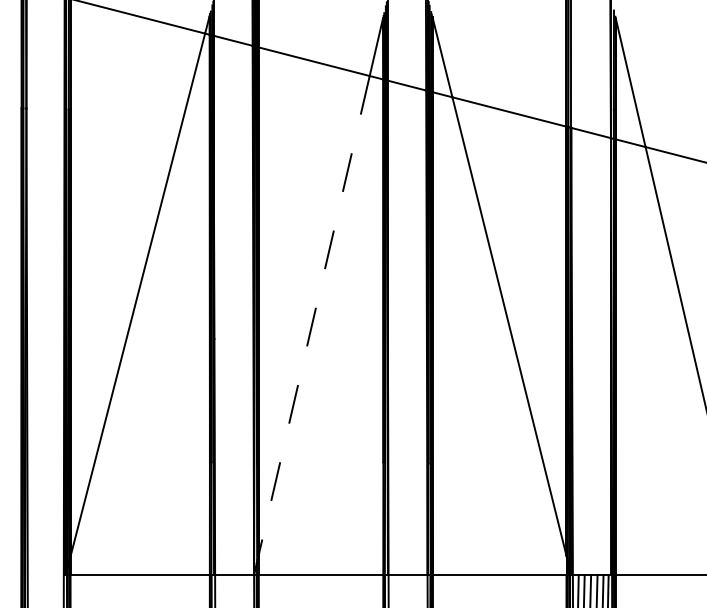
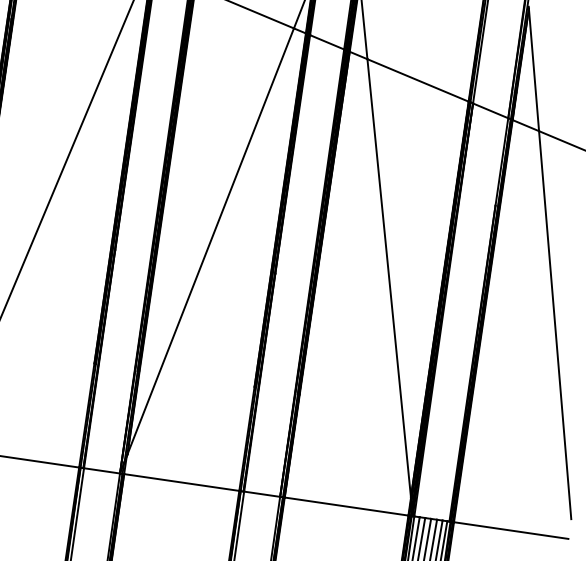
line: (314, 315) -> (210, 242), dashed -> solid

